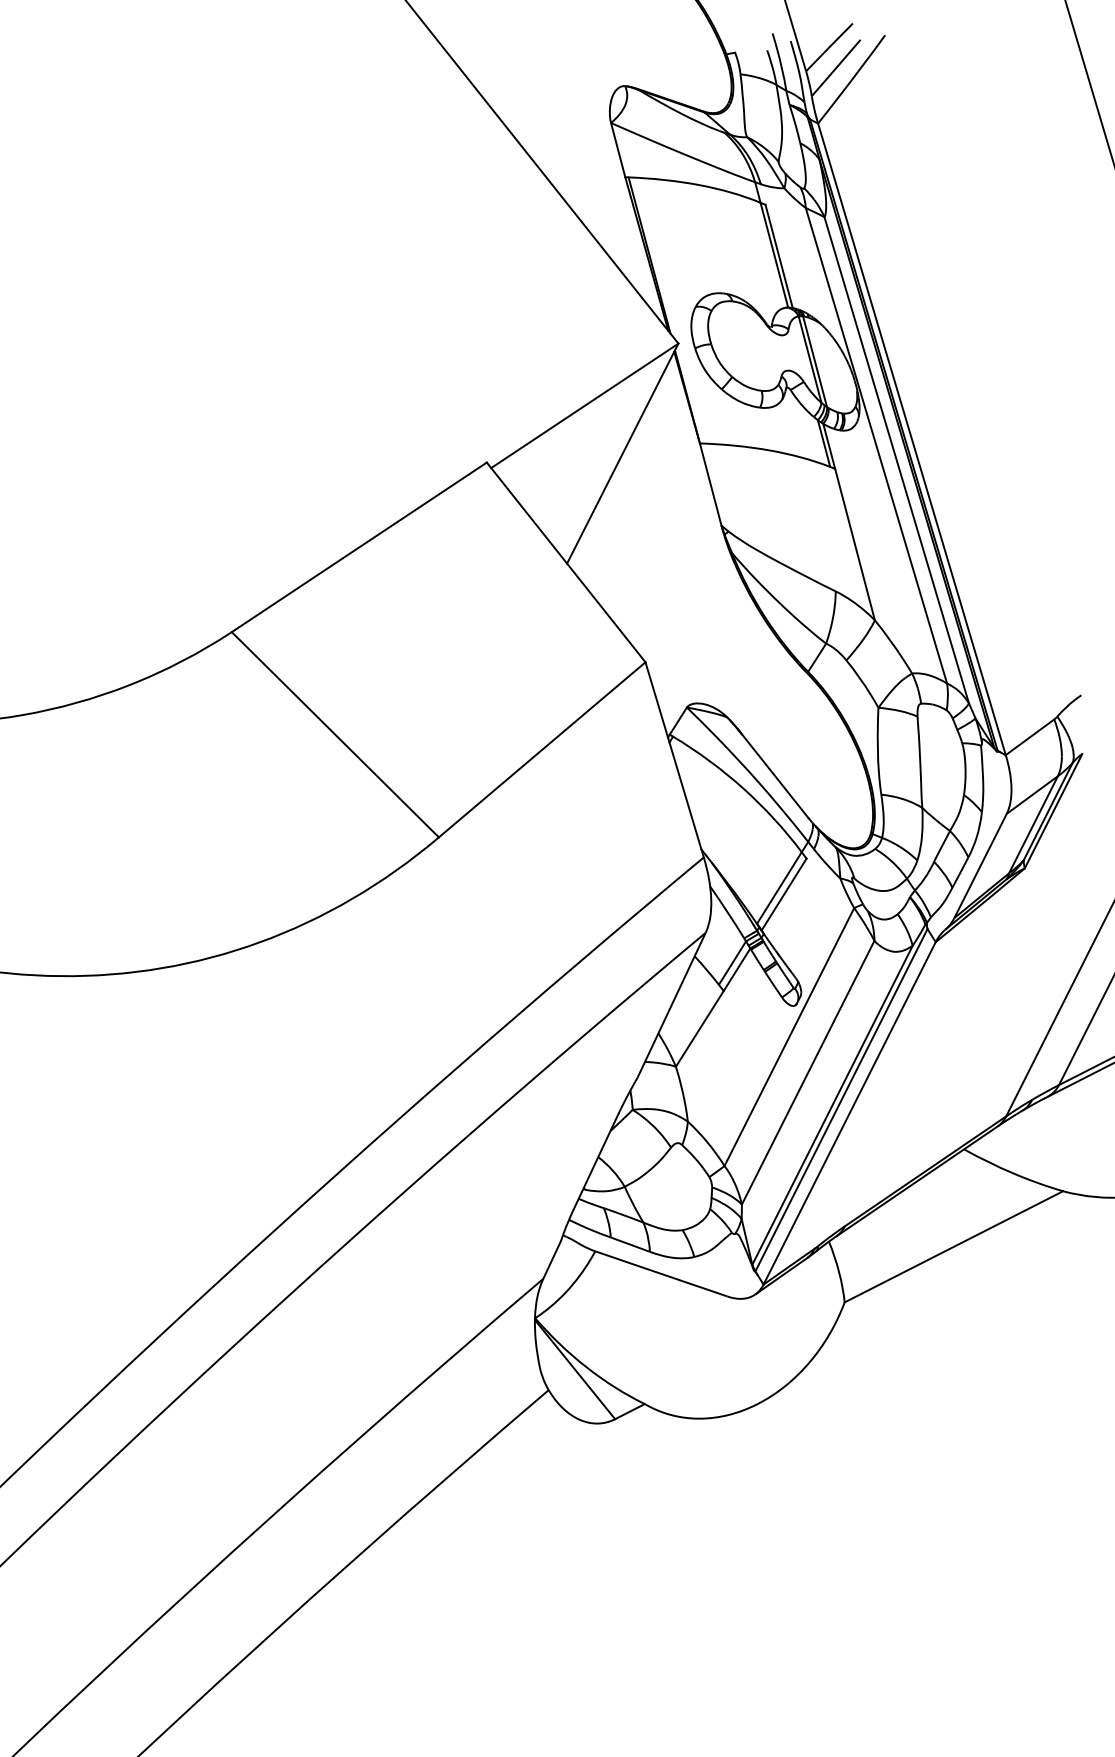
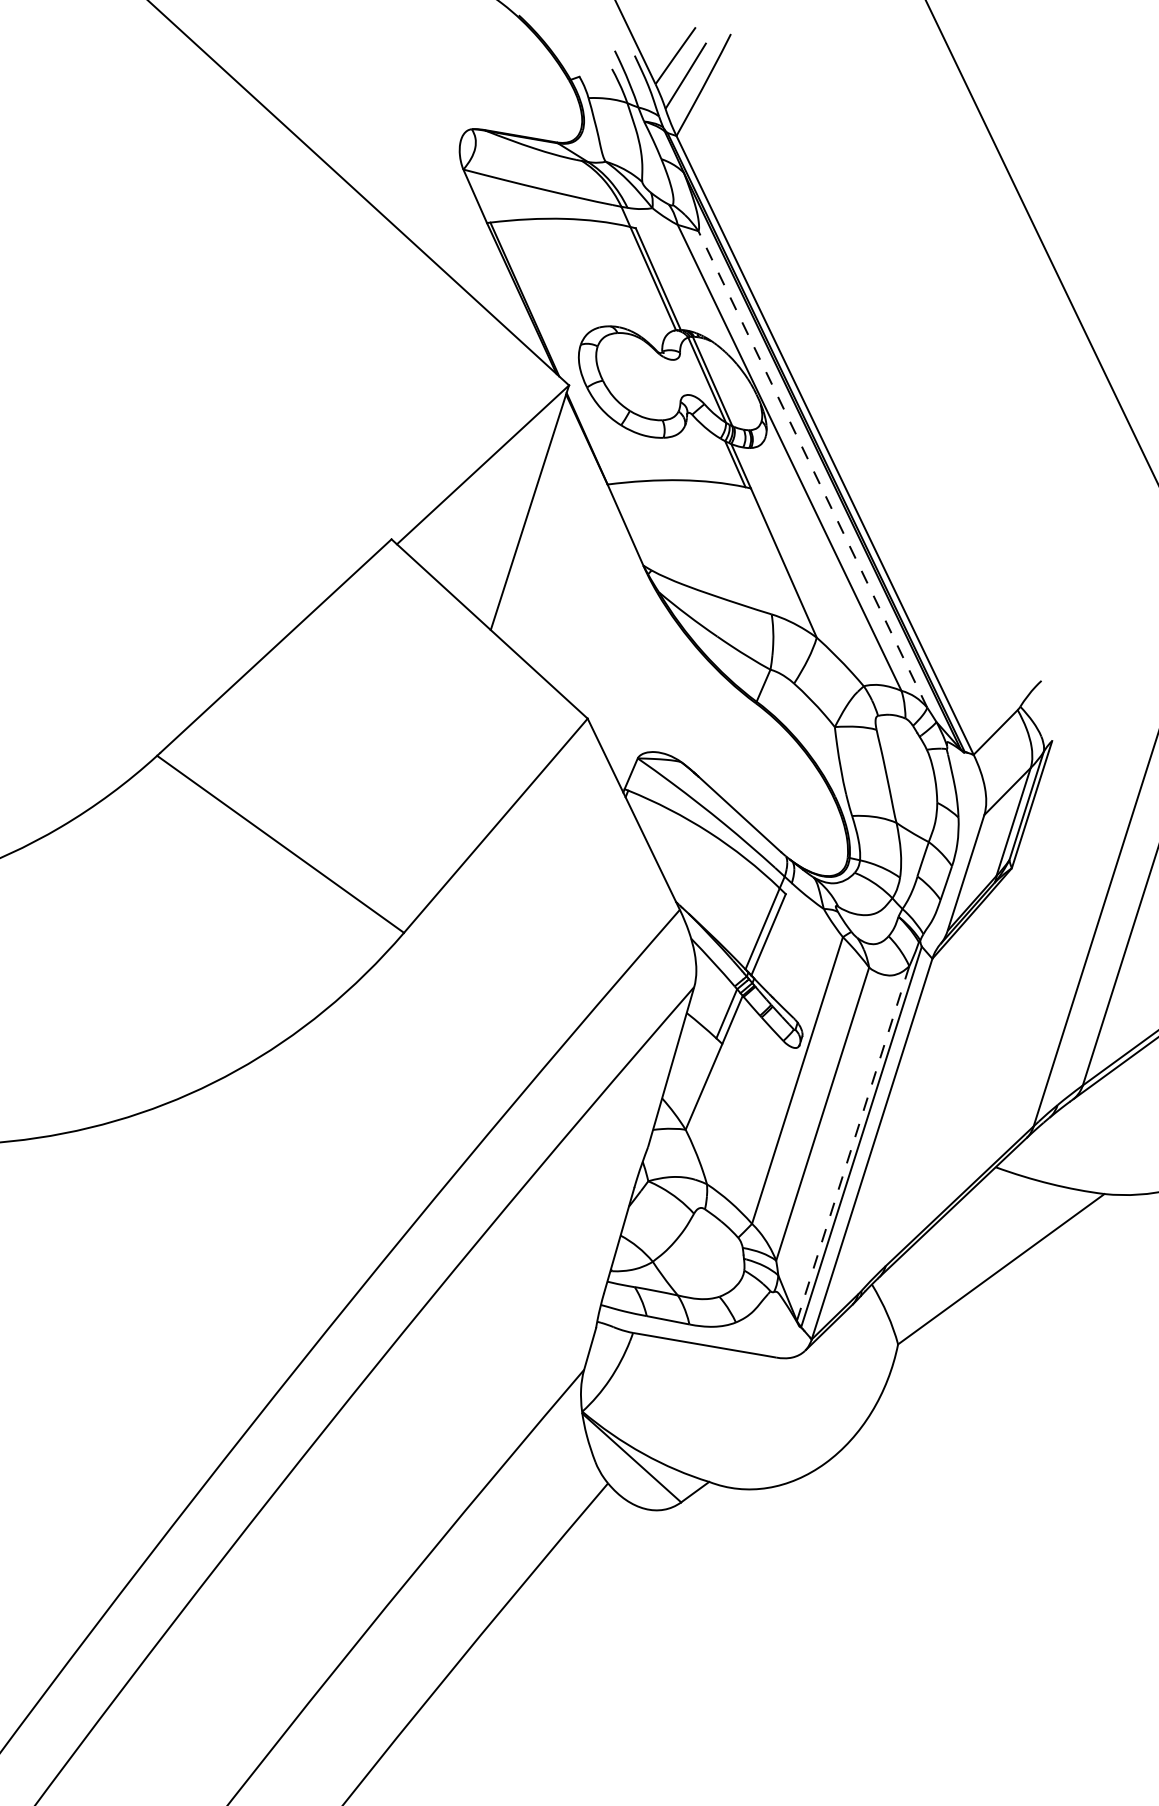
line: (896, 460) -> (812, 469), solid -> dashed
line: (832, 1105) -> (853, 1143), solid -> dashed

